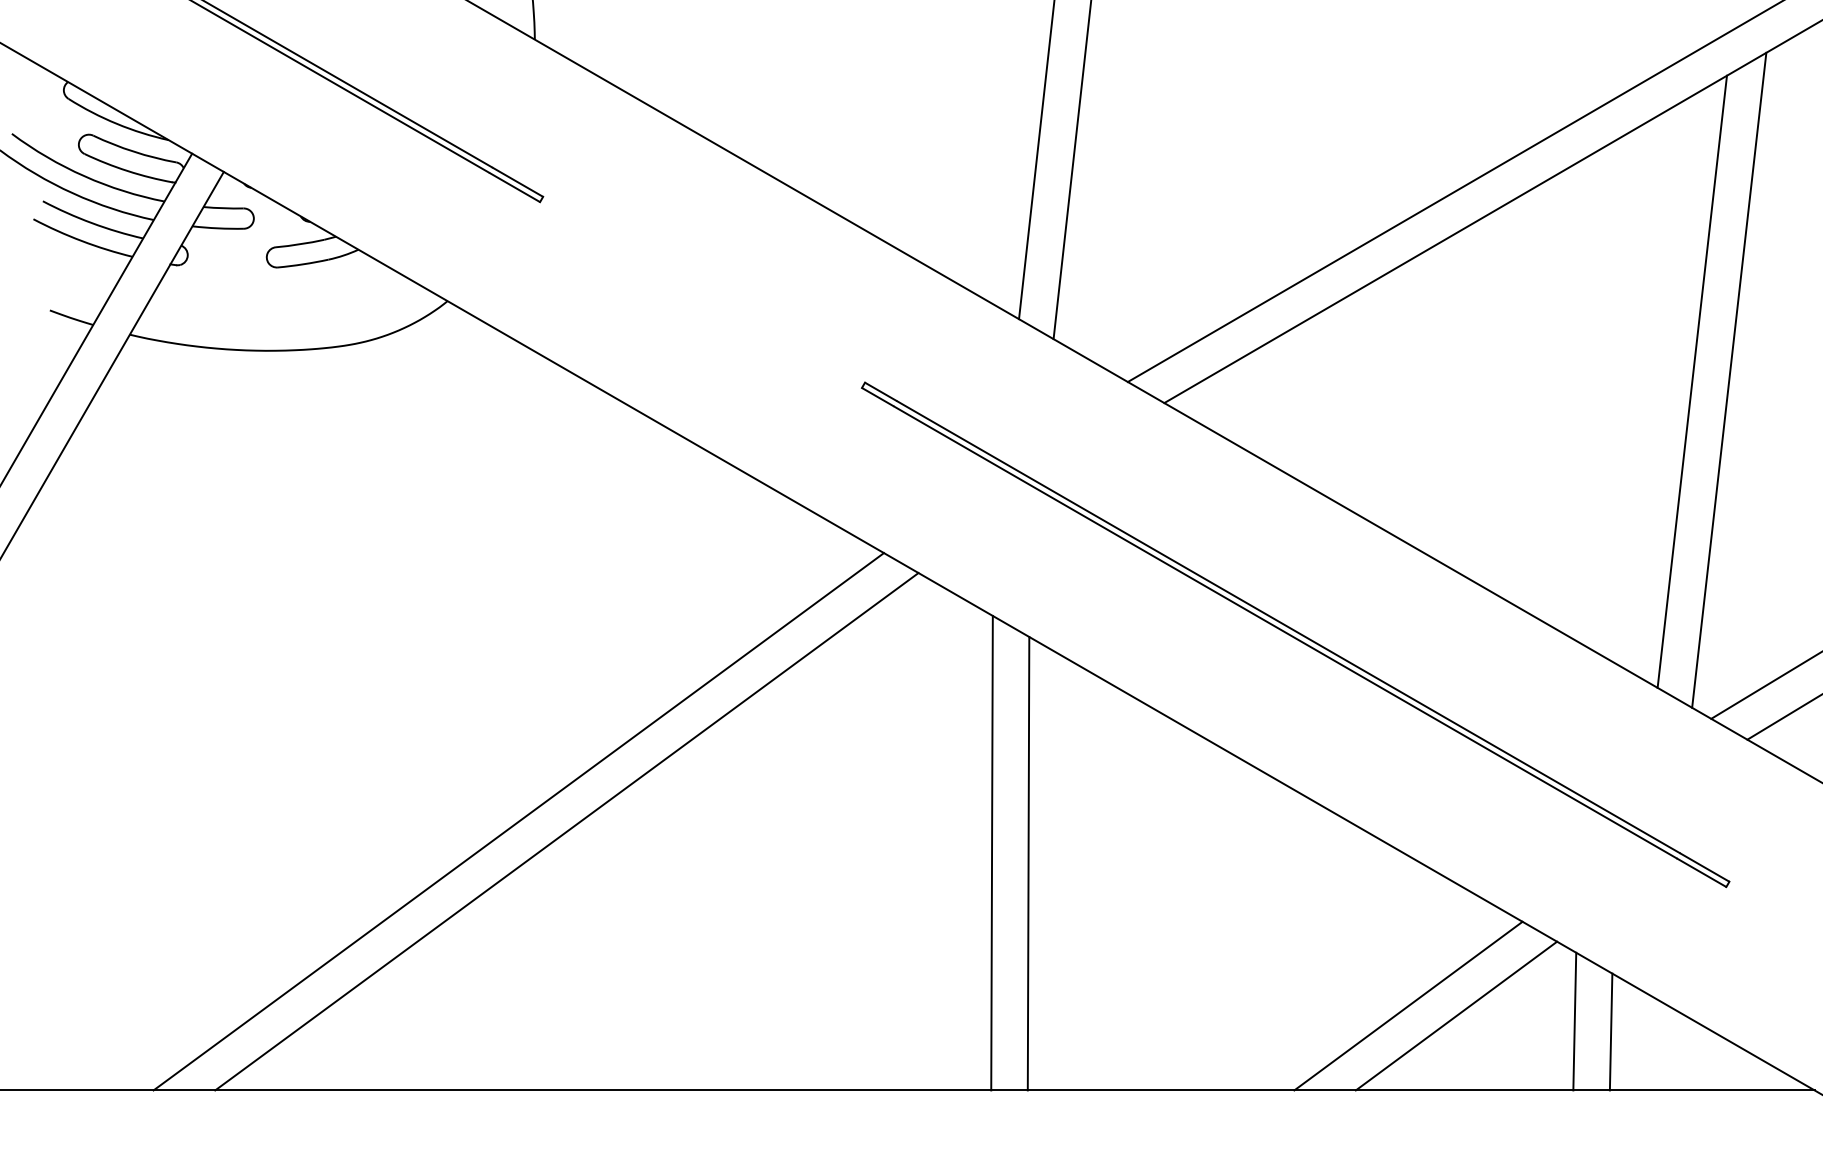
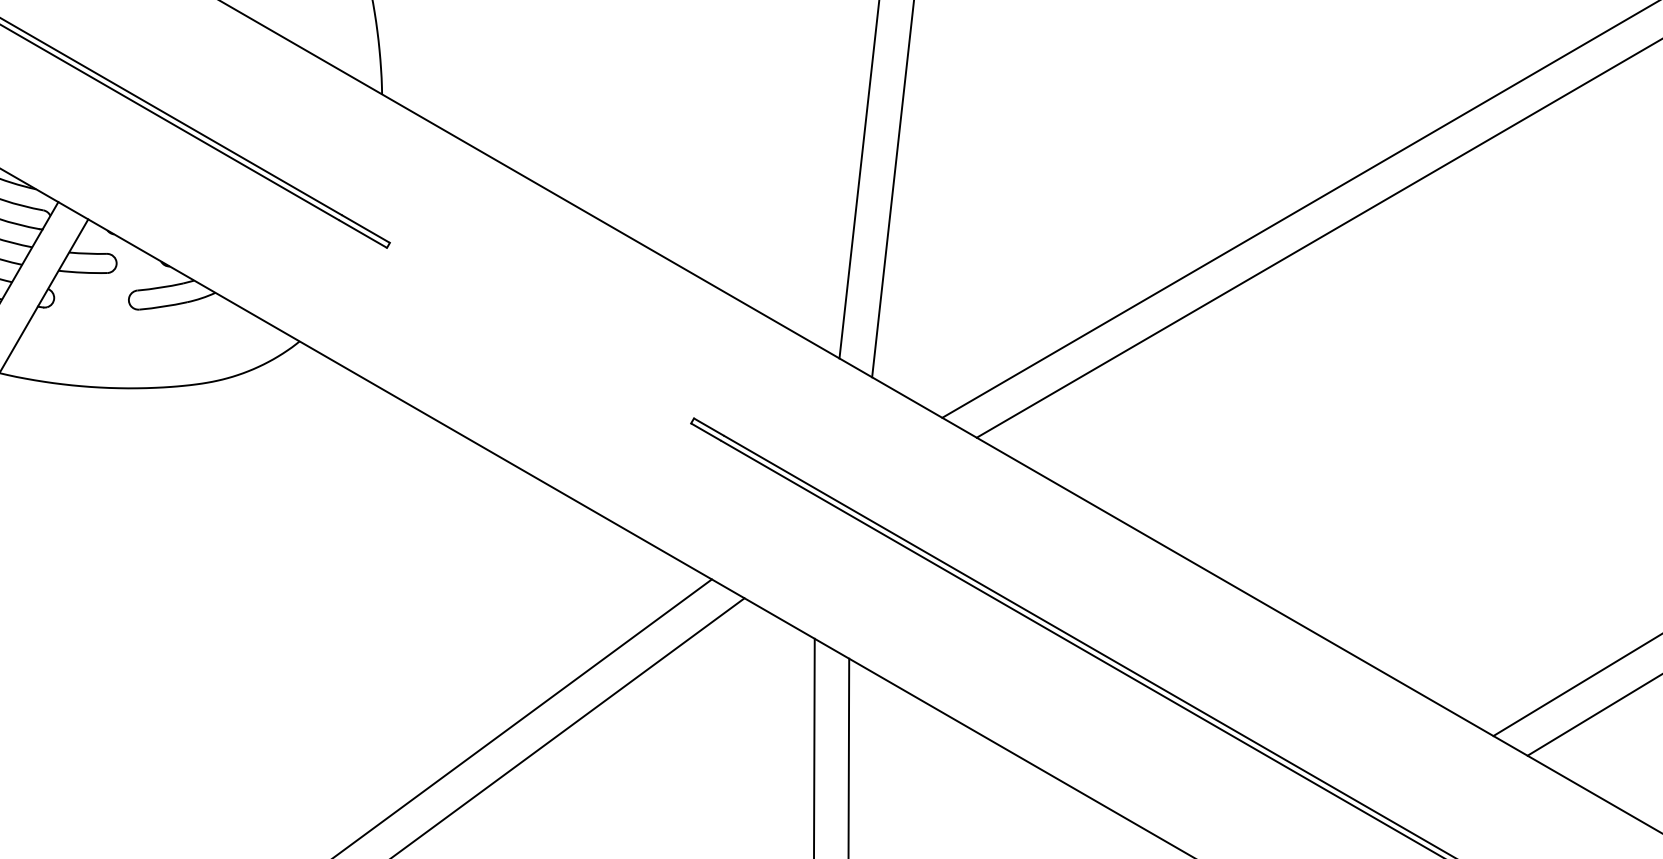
line: (1729, 379) -> (1510, 415), removed
line: (1691, 381) -> (1474, 417), removed

